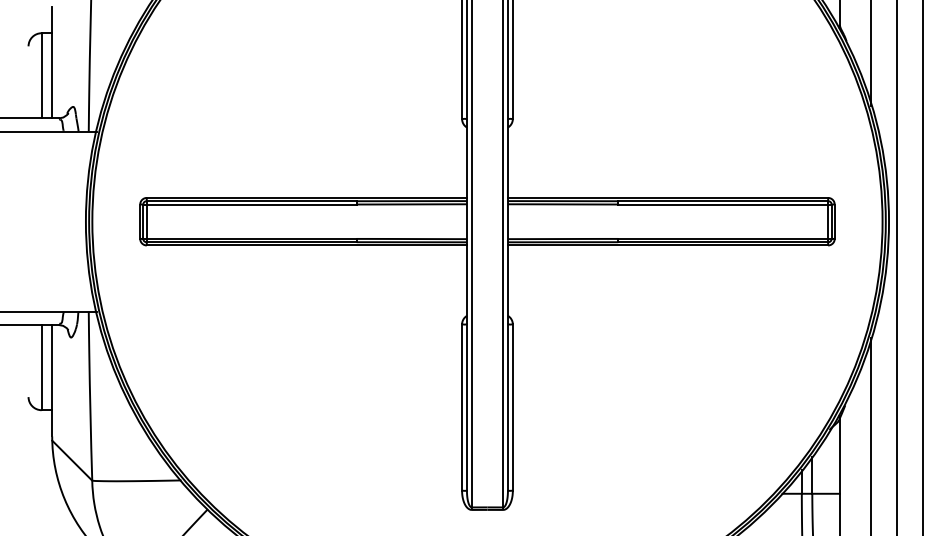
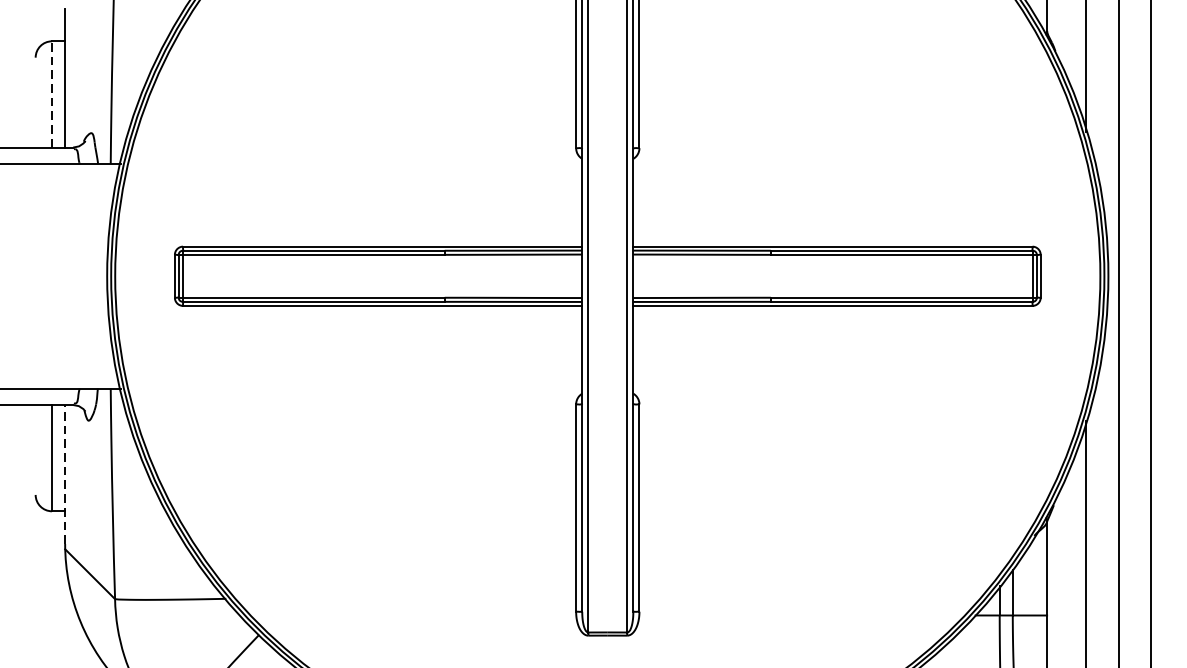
line: (41, 75) -> (51, 94), solid -> dashed
line: (52, 380) -> (65, 474), solid -> dashed

